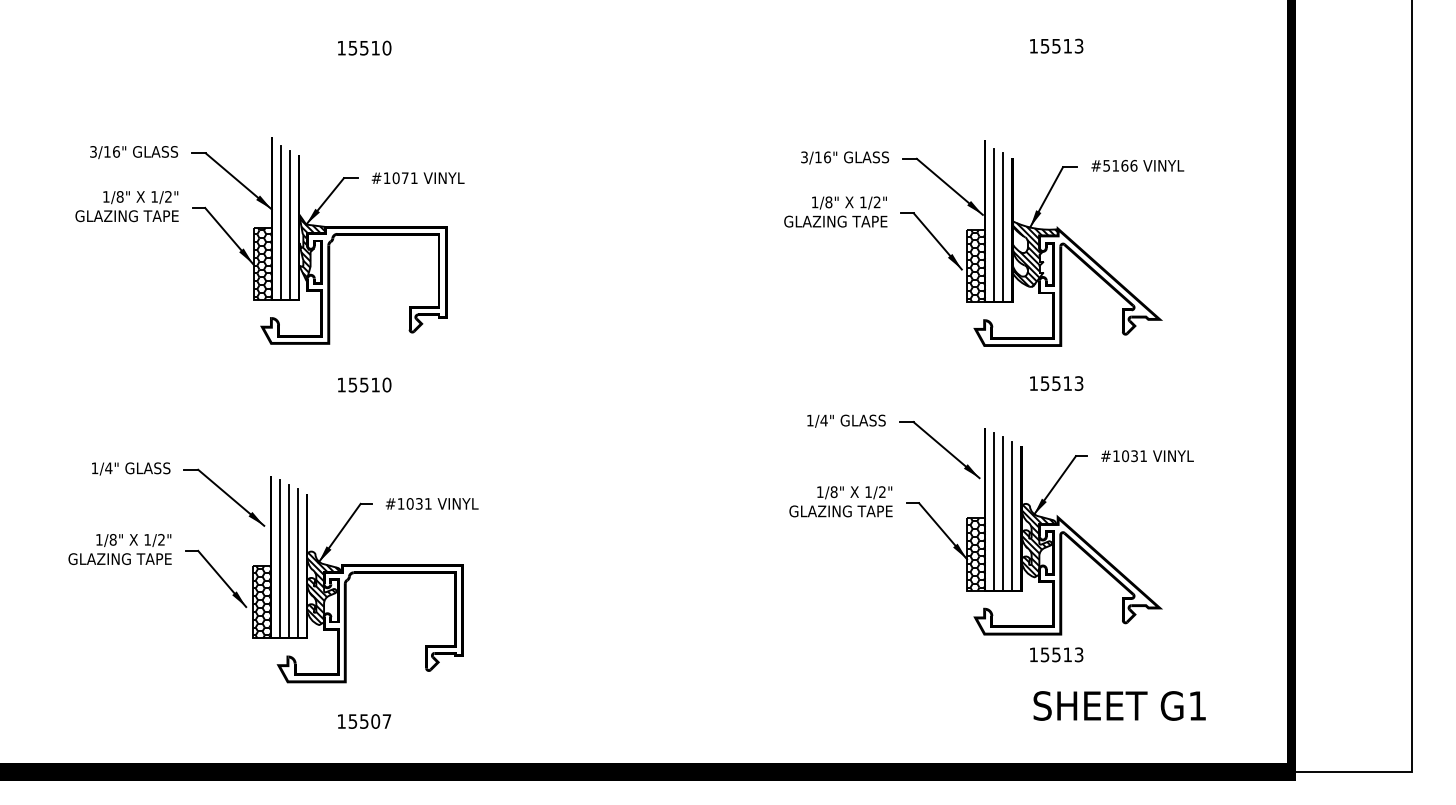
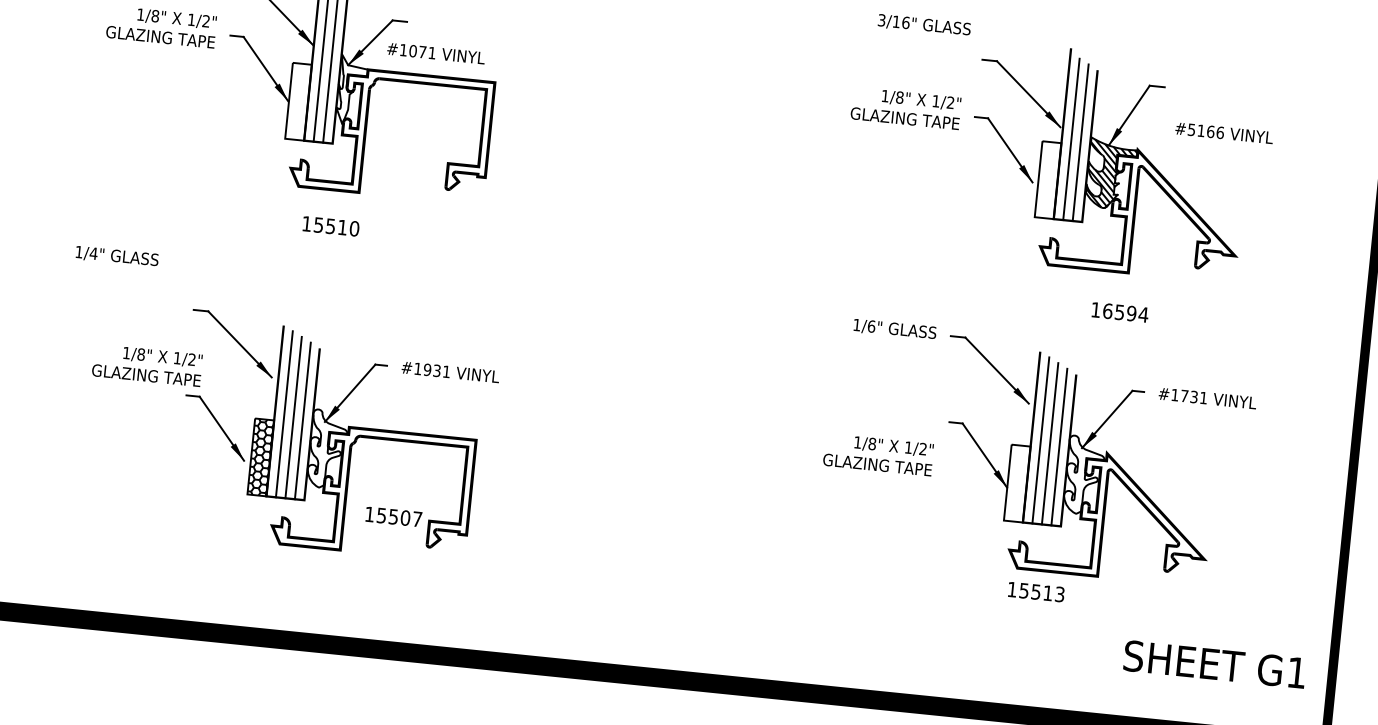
text: (845, 157) -> (924, 24), moved
text: (1137, 165) -> (1224, 132), moved
text: (417, 178) -> (435, 53), moved
hatch: (312, 248) -> (352, 90), removed
hatch: (263, 263) -> (298, 101), removed
hatch: (976, 265) -> (1048, 179), removed
text: (1061, 383) -> (1125, 312), 15513 -> 16594
text: (364, 384) -> (330, 225), moved
text: (823, 420) -> (870, 326), 1/4" -> 1/6"
text: (1125, 456) -> (1184, 396), #1031 -> #1731
text: (131, 468) -> (117, 256), moved
text: (840, 501) -> (878, 454), moved
text: (409, 503) -> (426, 369), #1031 -> #1931
hatch: (1038, 540) -> (1084, 475), removed
text: (119, 549) -> (146, 365), moved
hatch: (976, 554) -> (1017, 483), removed
hatch: (323, 587) -> (327, 448), removed
text: (1056, 654) -> (1036, 591), moved
text: (1119, 705) -> (1214, 663), moved
text: (364, 721) -> (393, 516), moved

